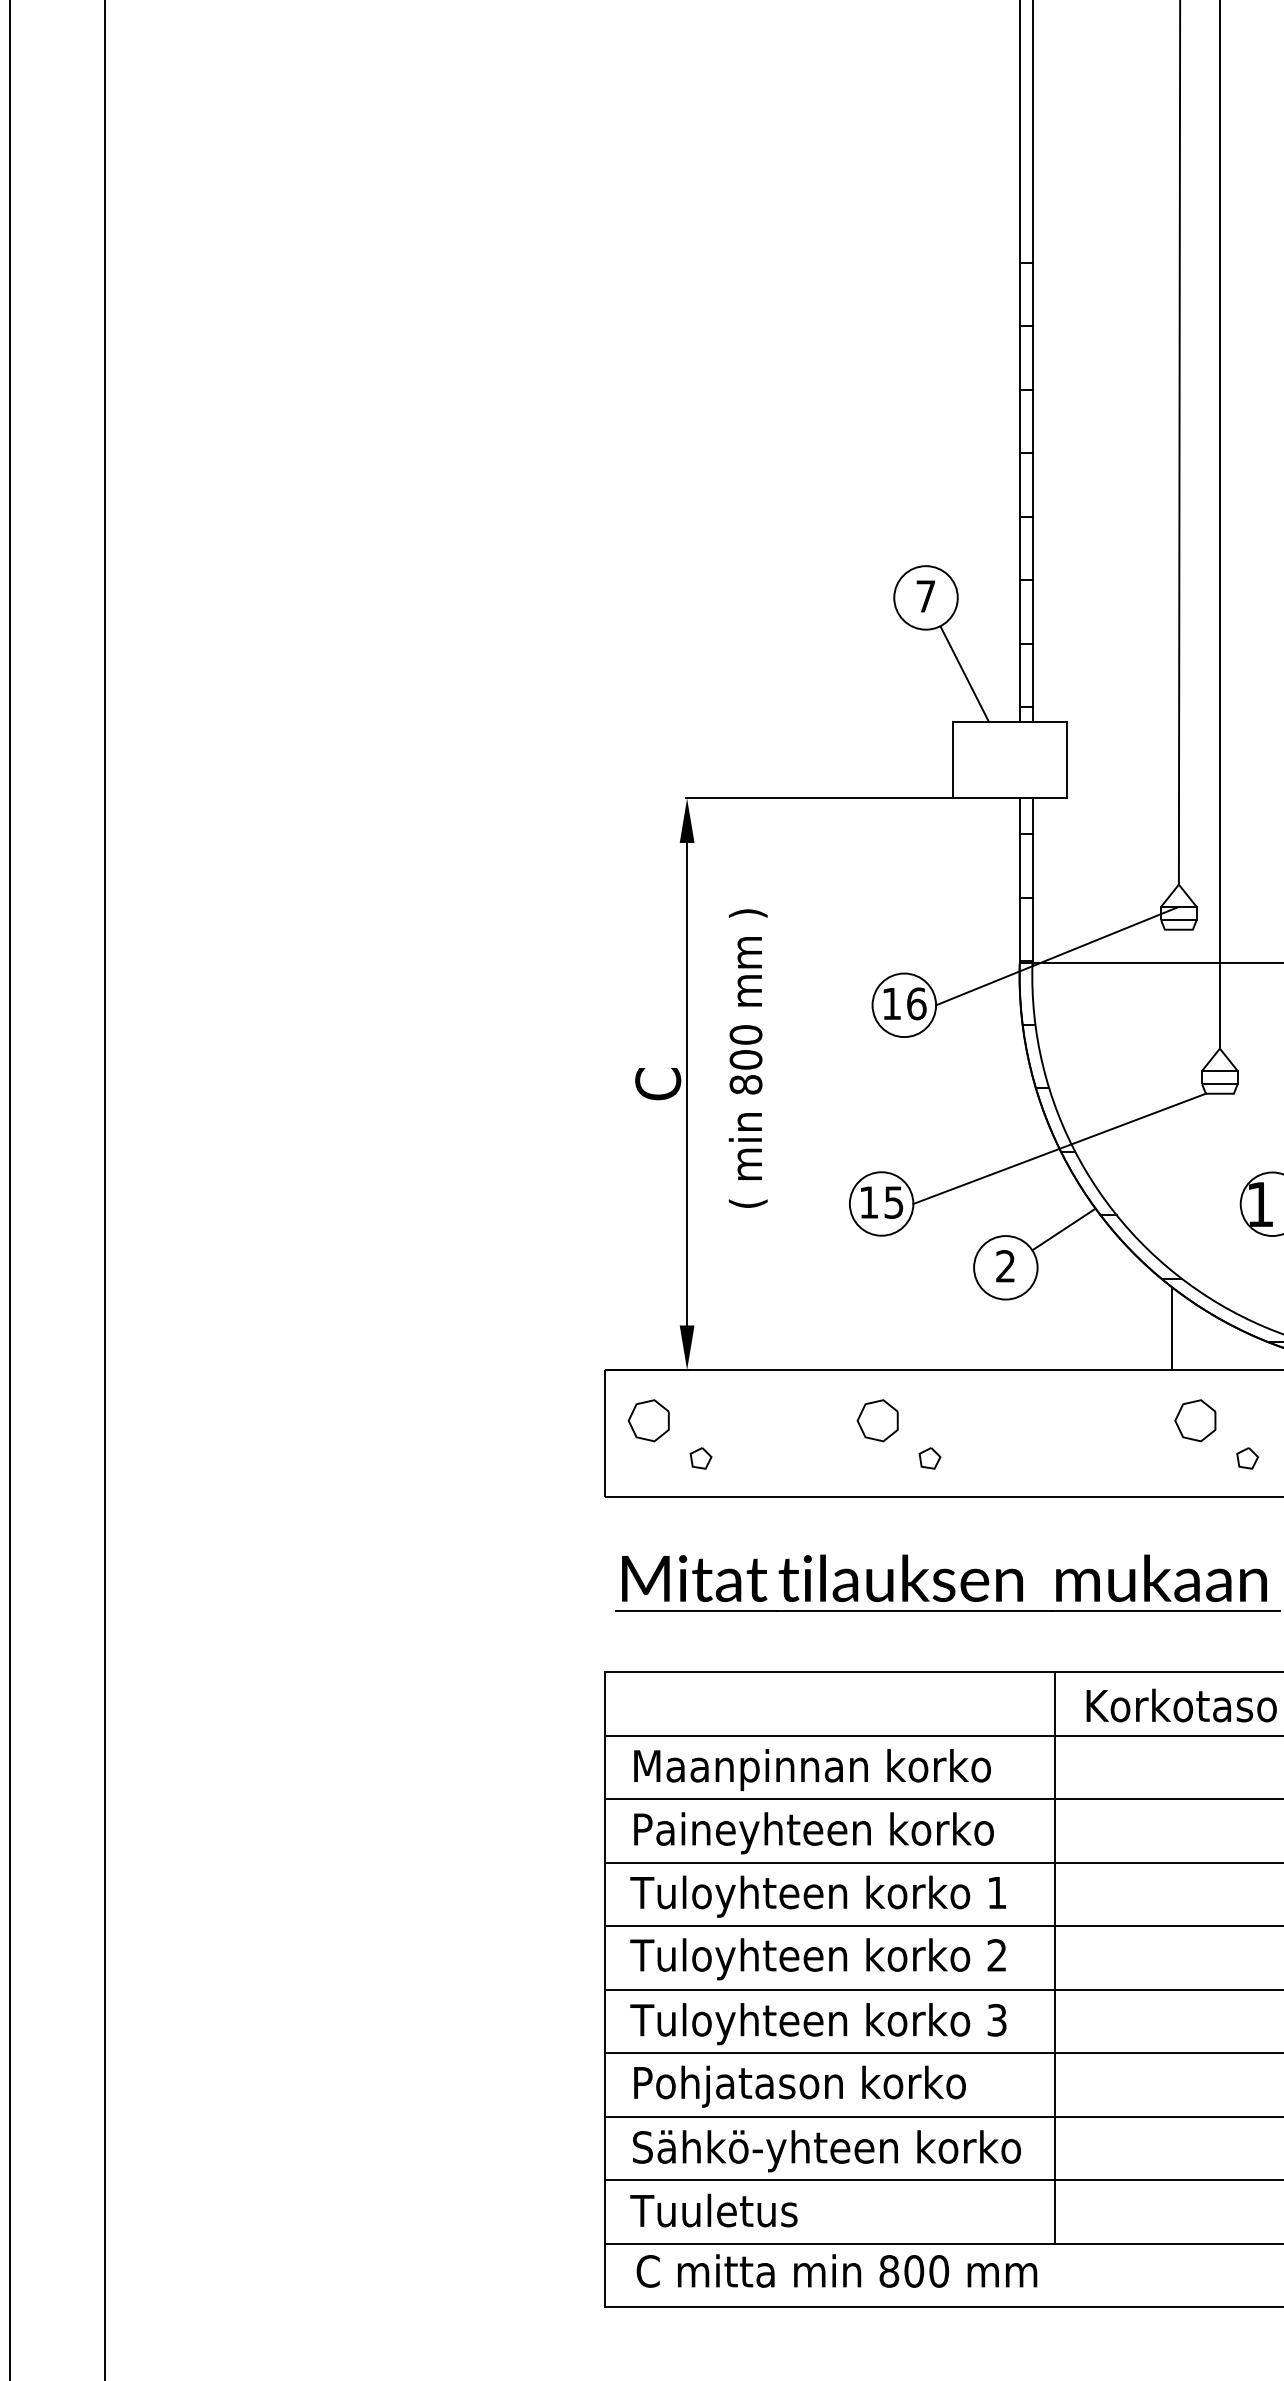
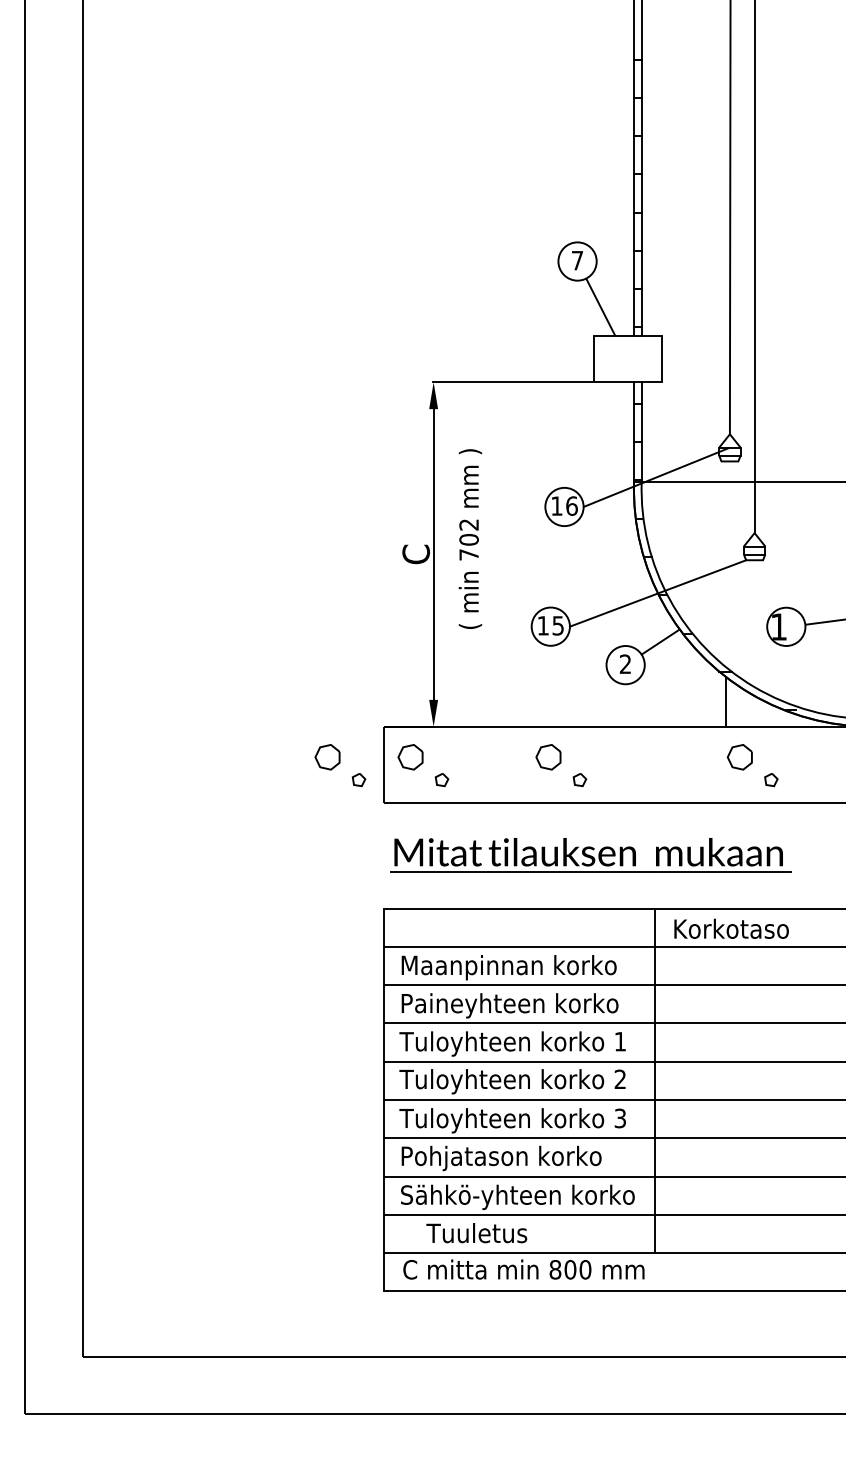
text: (744, 1059) -> (468, 539), 800 -> 702
part: (532, 1434) -> (340, 765), added
text: (713, 2211) -> (476, 1233), moved

